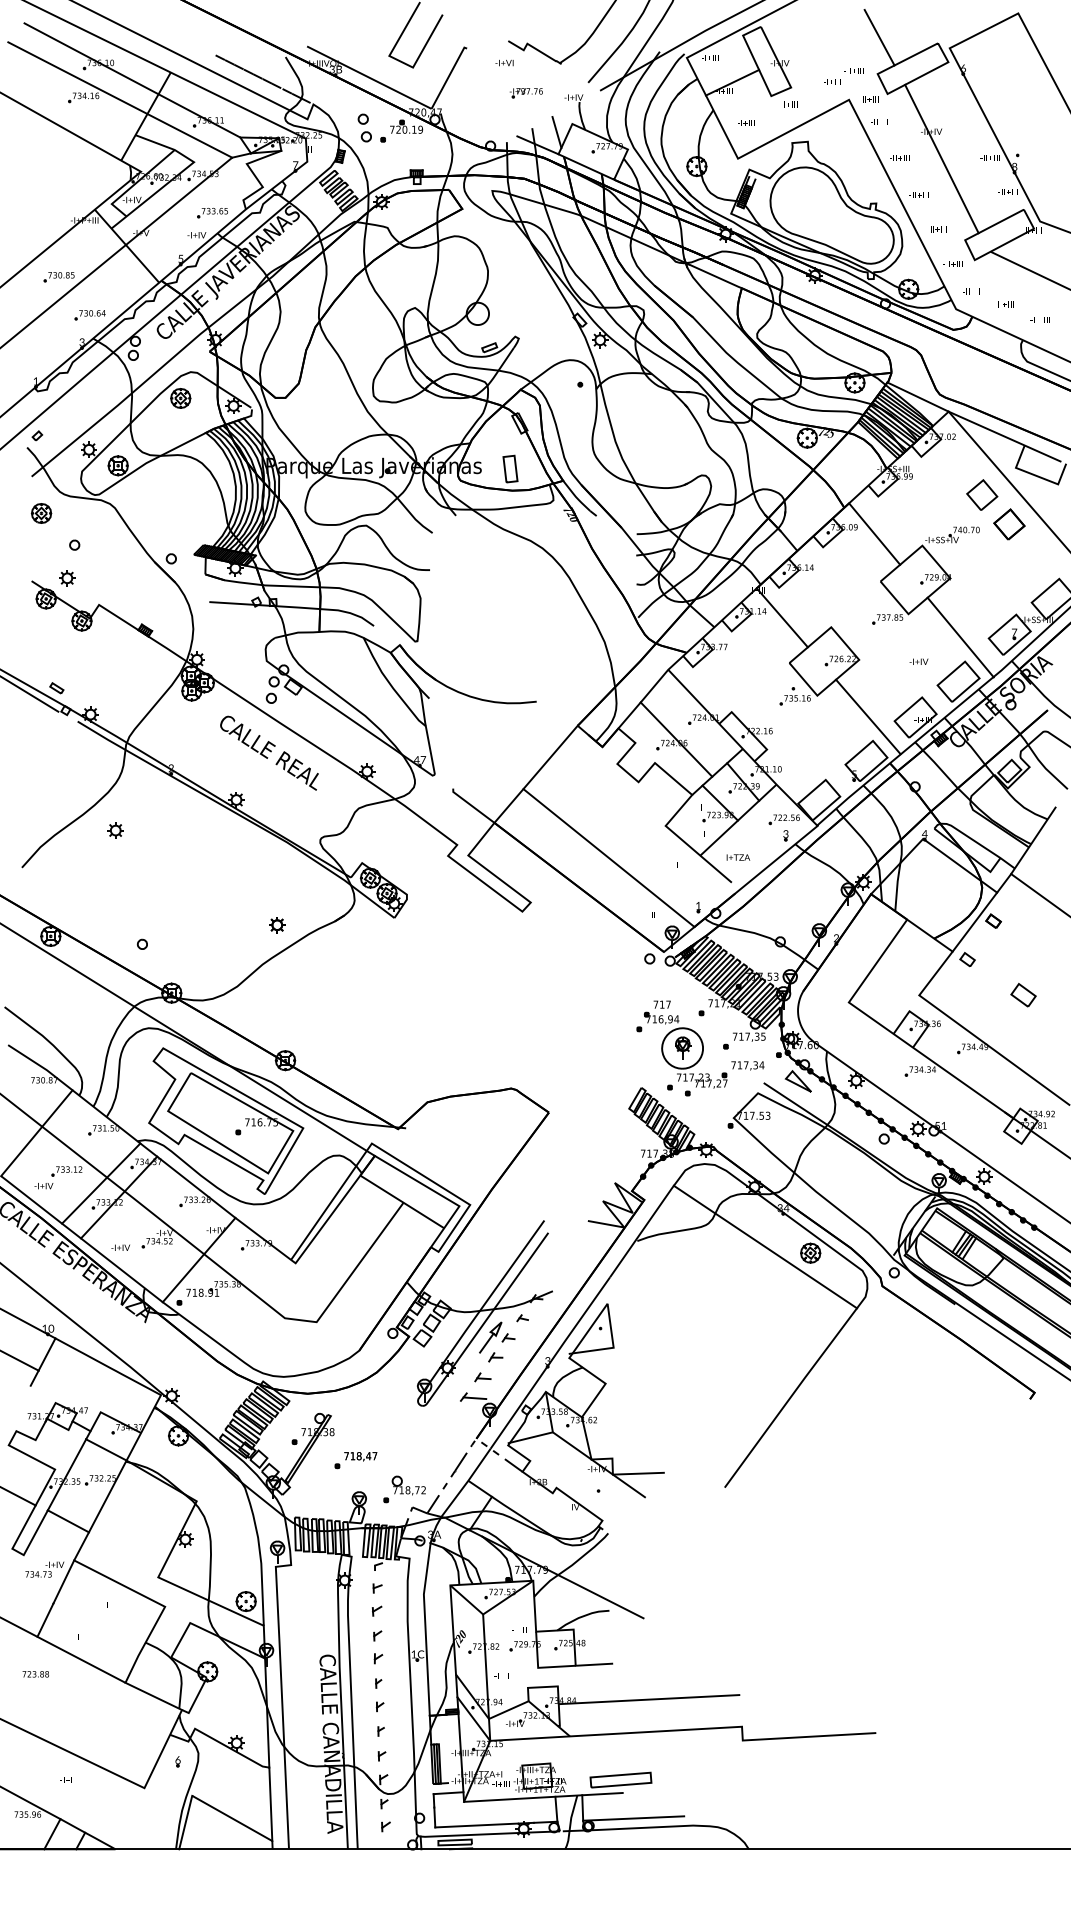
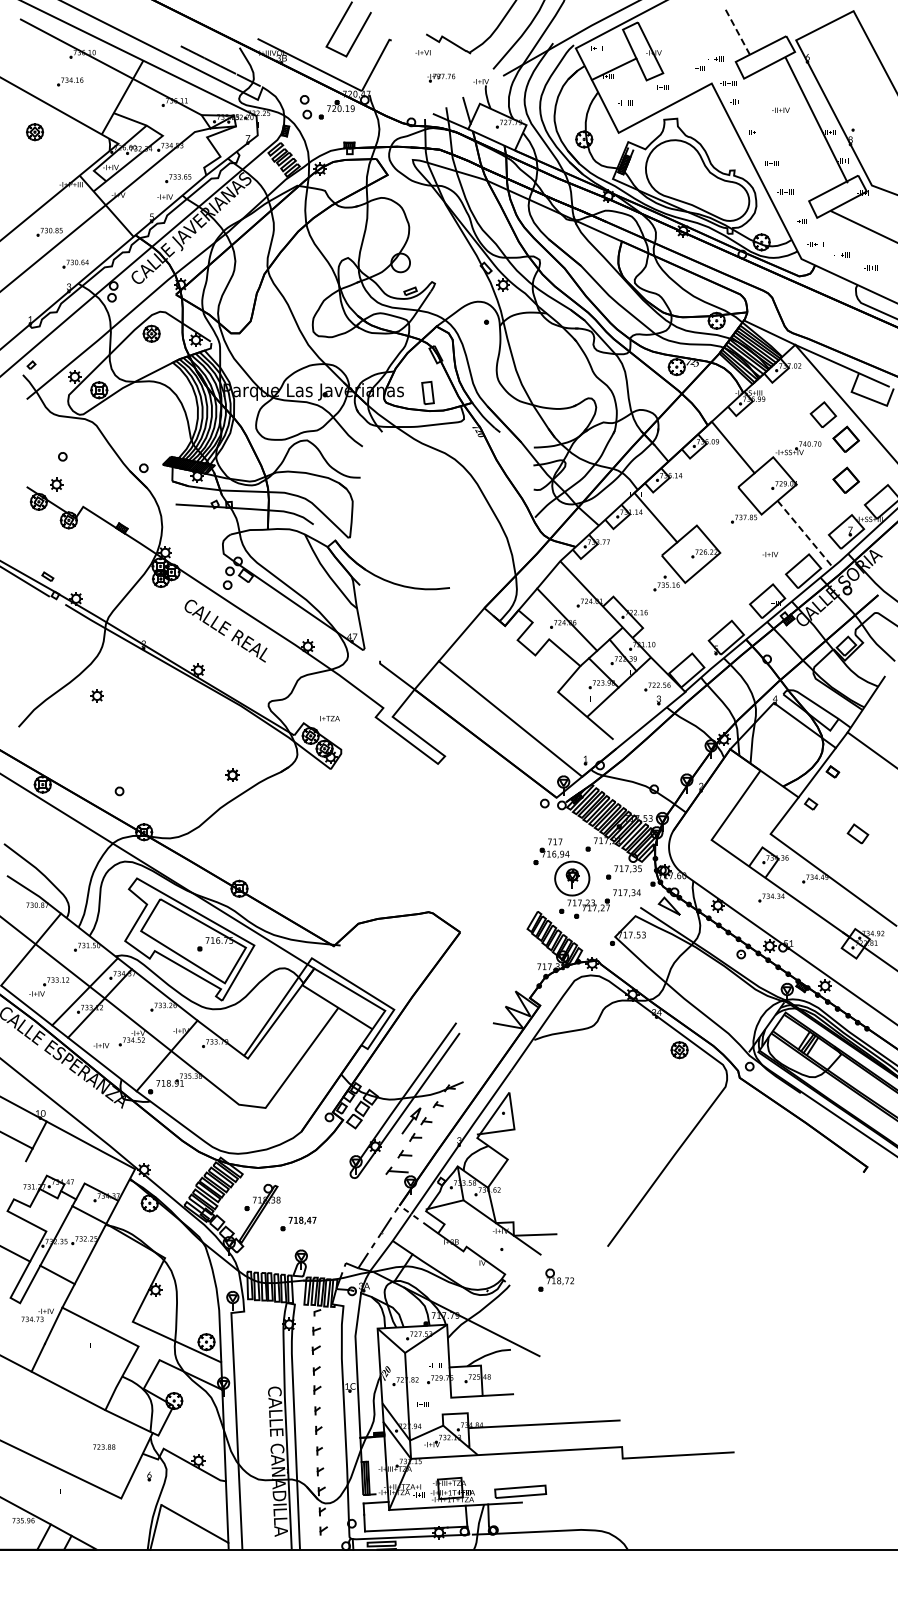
line: (879, 37) -> (737, 31), solid -> dashed
line: (119, 99) -> (100, 83), removed
line: (941, 159) -> (816, 120), moved
part: (42, 513) -> (35, 132), moved
part: (1008, 572) -> (845, 479), added
line: (960, 637) -> (805, 534), solid -> dashed
line: (867, 716) -> (727, 600), removed
text: (737, 857) -> (329, 718), moved
line: (765, 1246) -> (641, 1044), removed
part: (403, 1488) -> (555, 1279), moved
text: (36, 1673) -> (104, 1446), moved
line: (632, 1817) -> (530, 1523), removed

